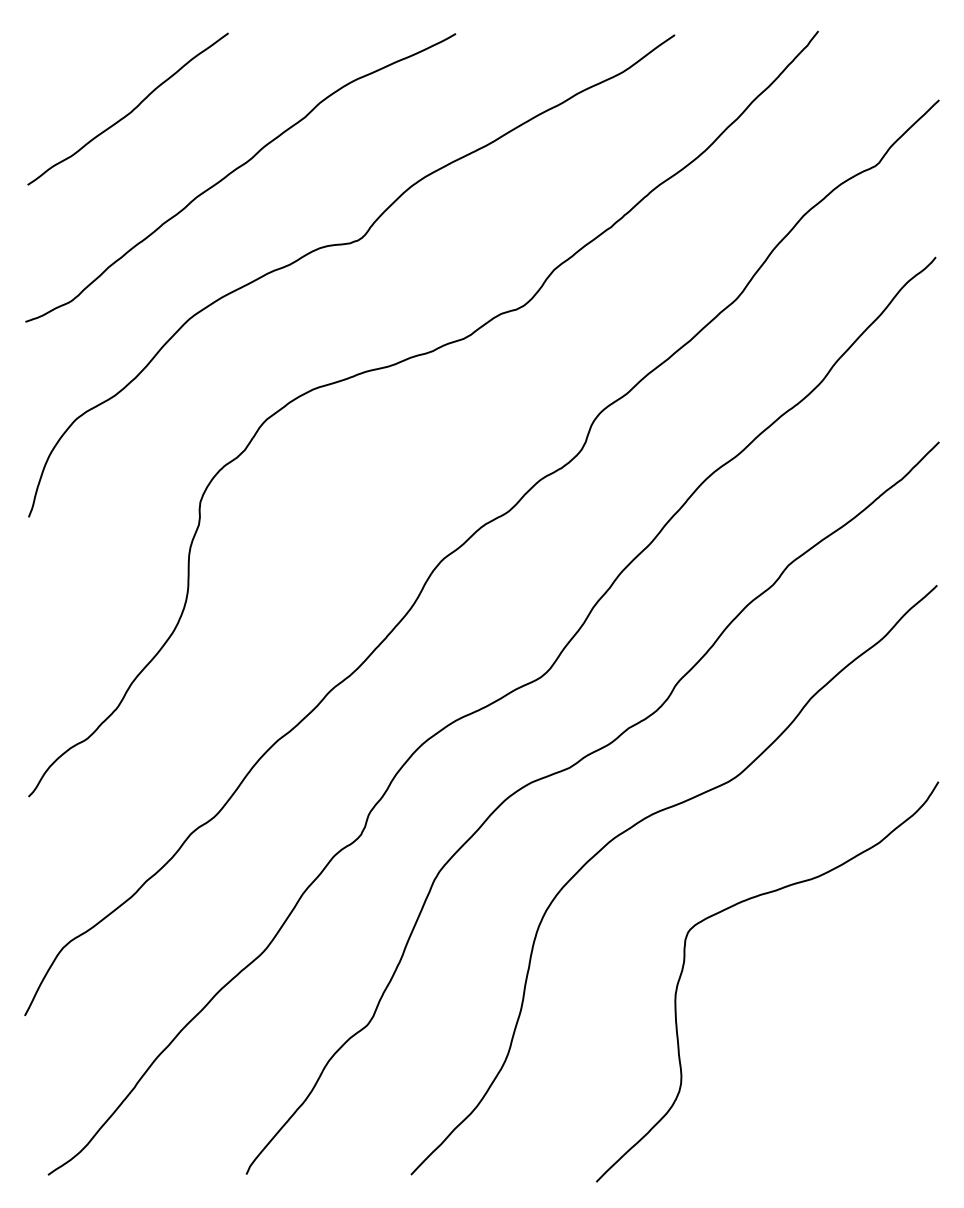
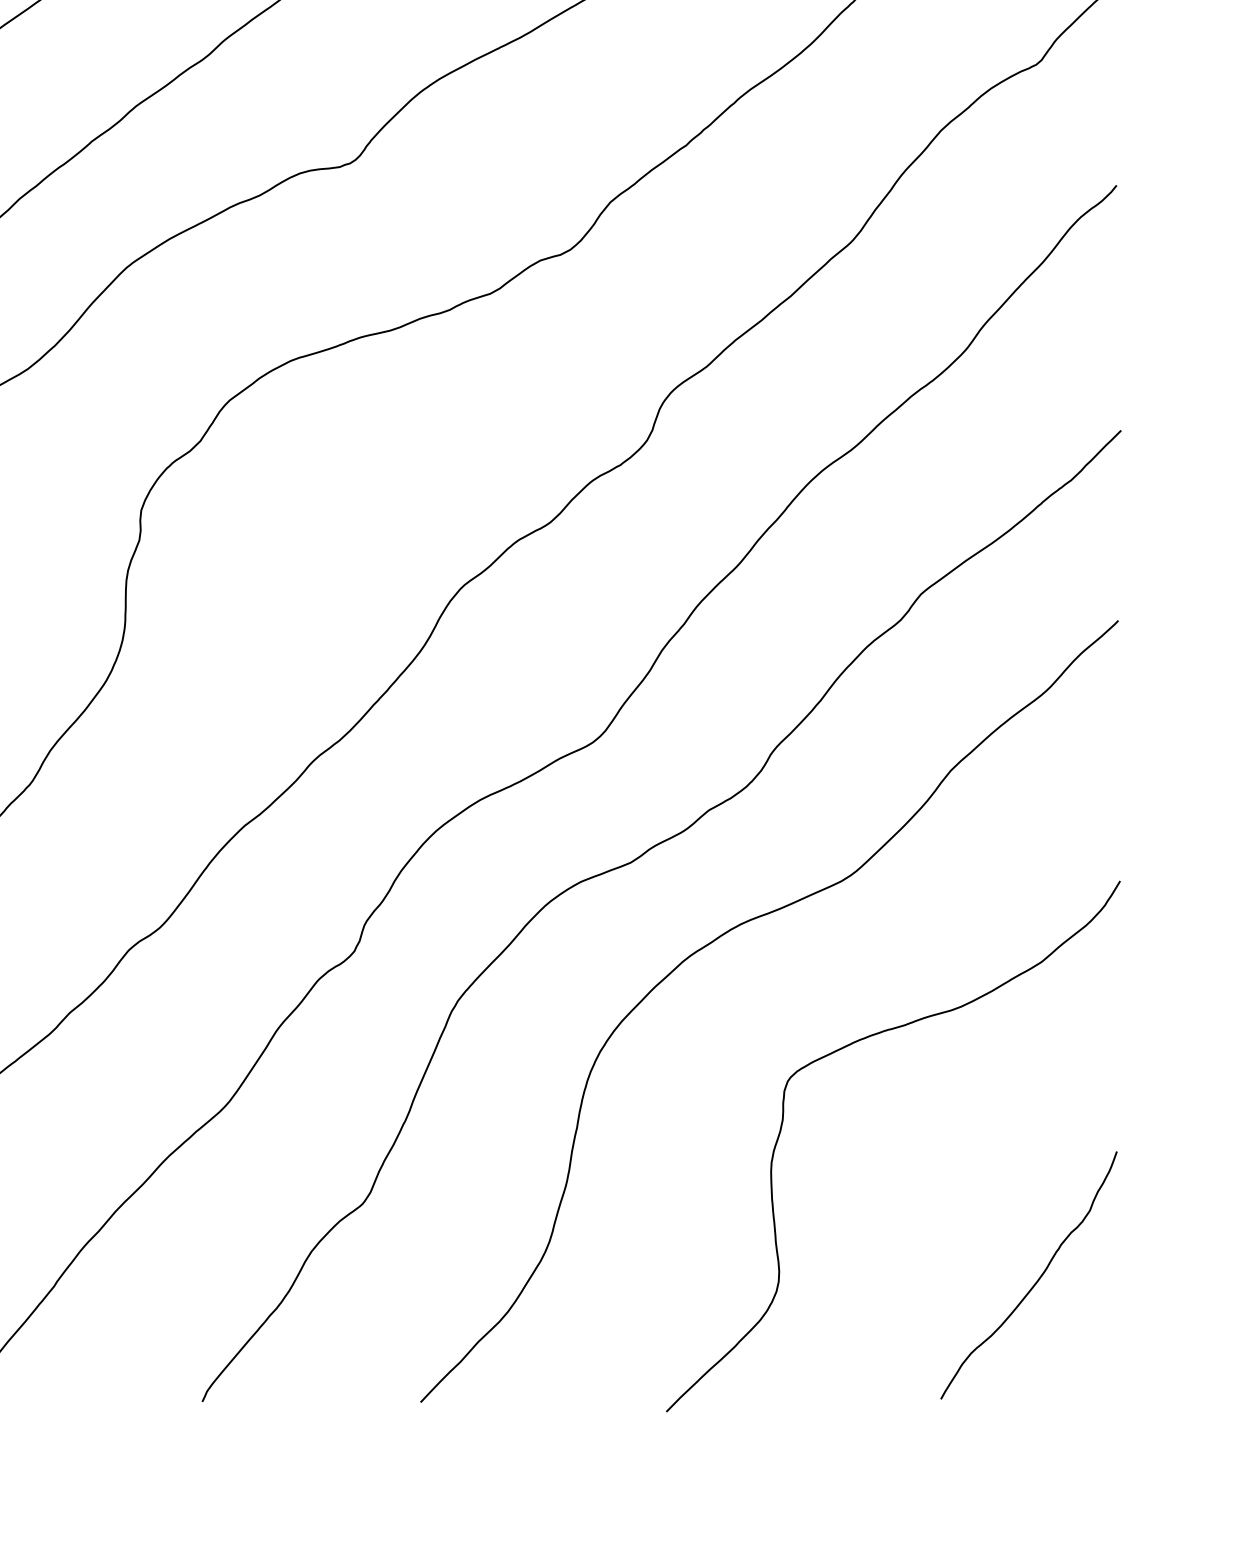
curve: (875, 1082) -> (1036, 1279), added

